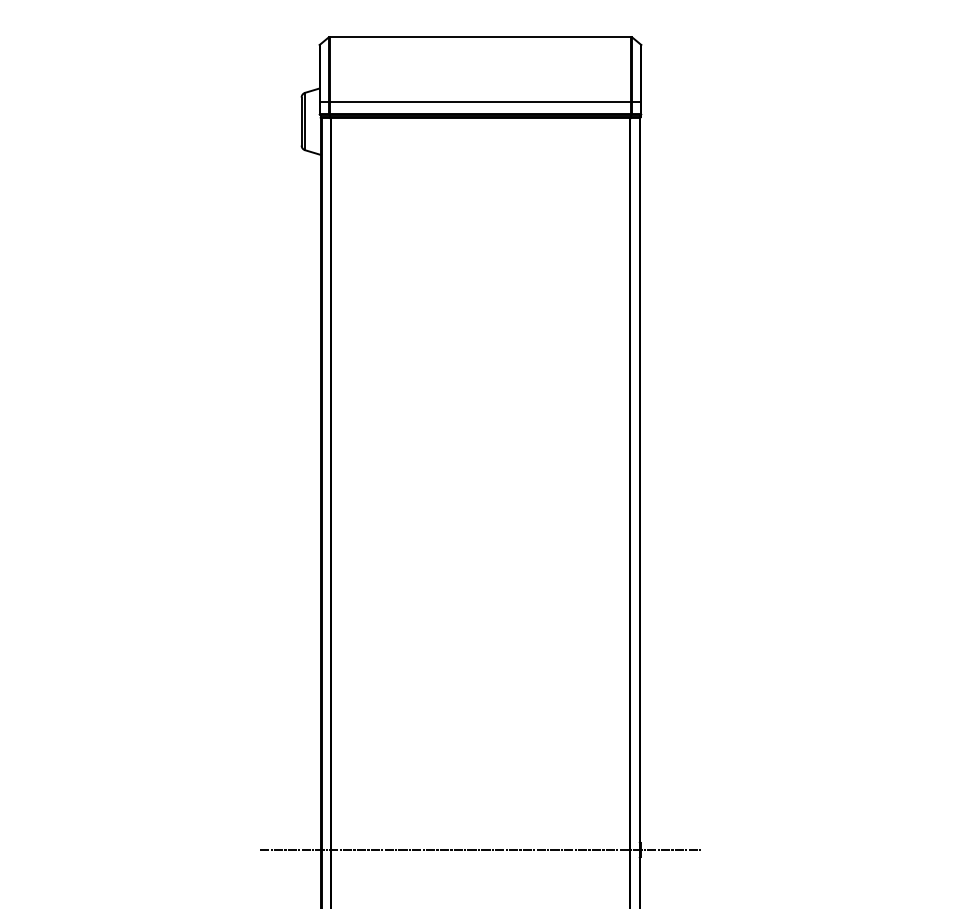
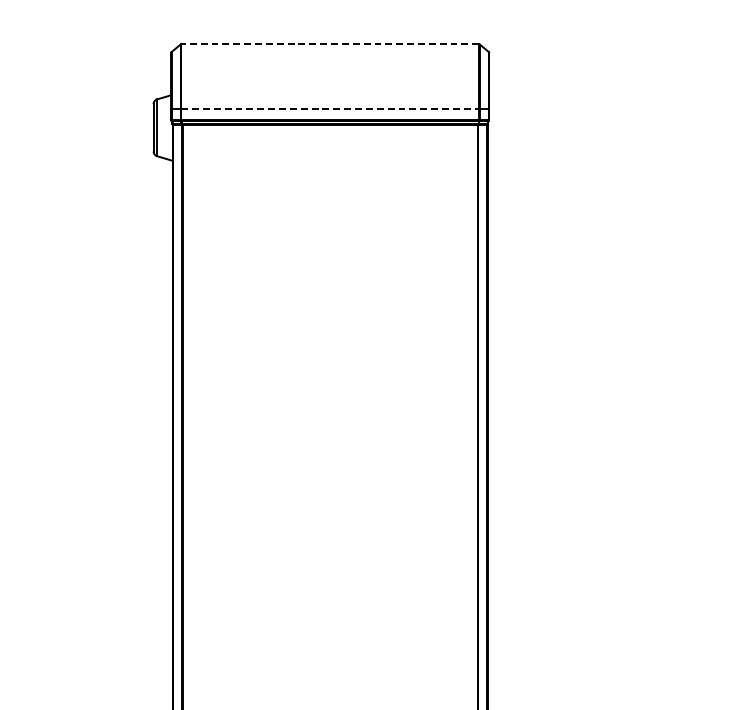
line: (480, 36) -> (330, 43), solid -> dashed
line: (480, 102) -> (330, 109), solid -> dashed

